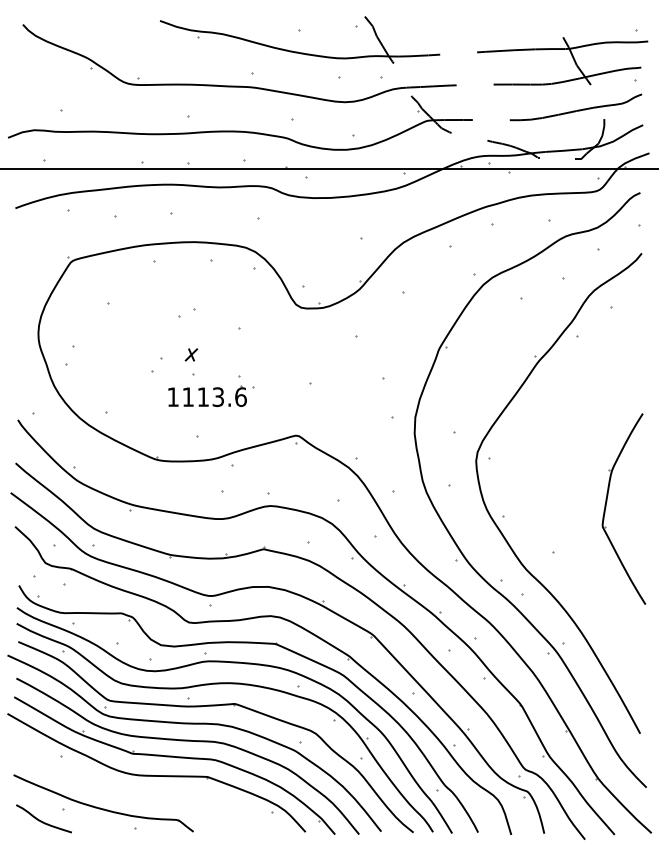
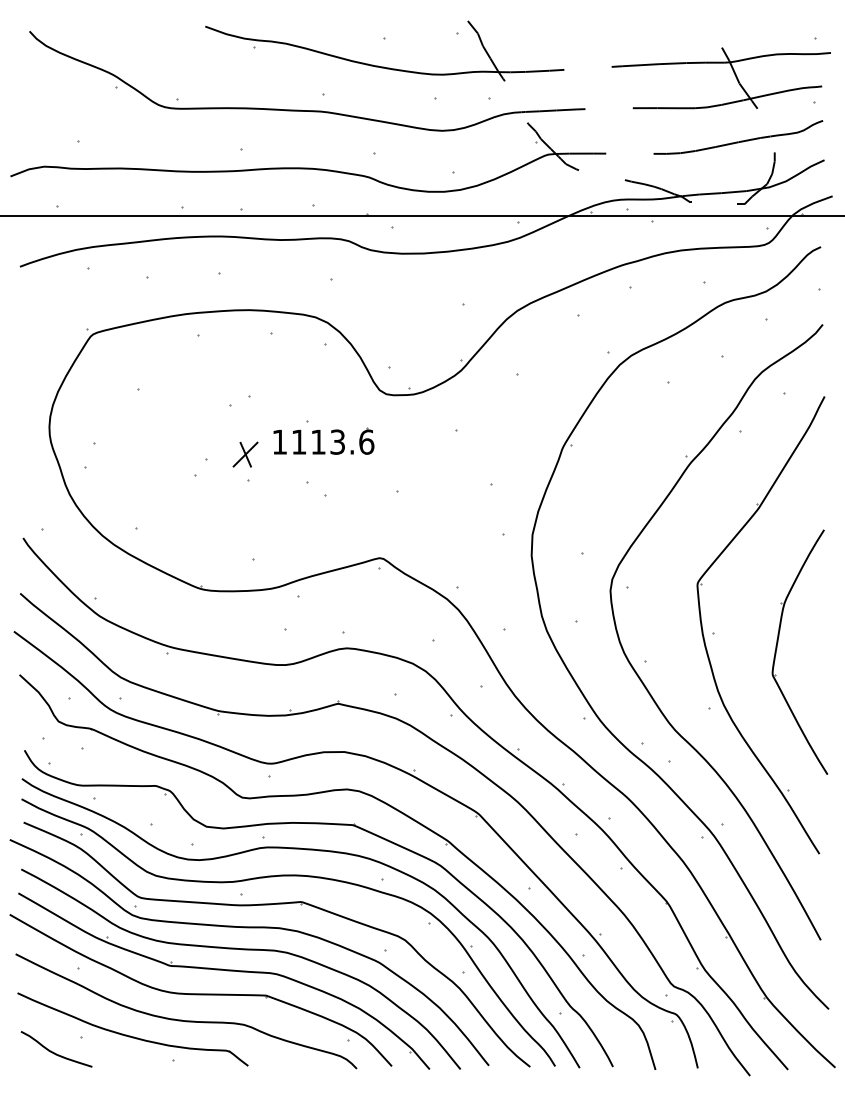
part: (191, 354) -> (245, 454), size x1.67
part: (207, 395) -> (323, 440), moved
part: (557, 494) -> (714, 633), added
curve: (143, 795) -> (184, 1019), added

